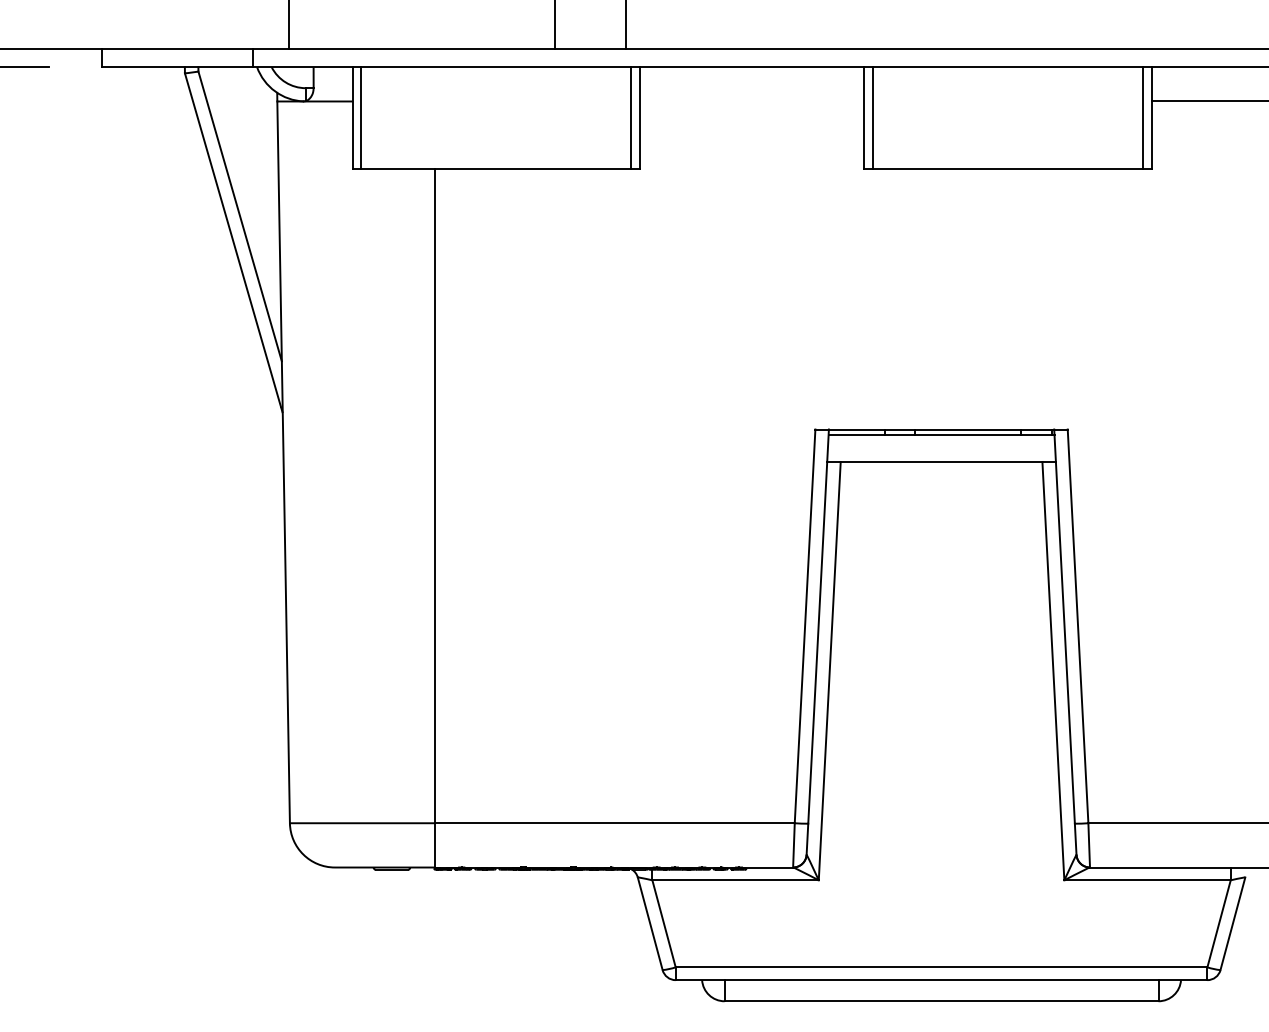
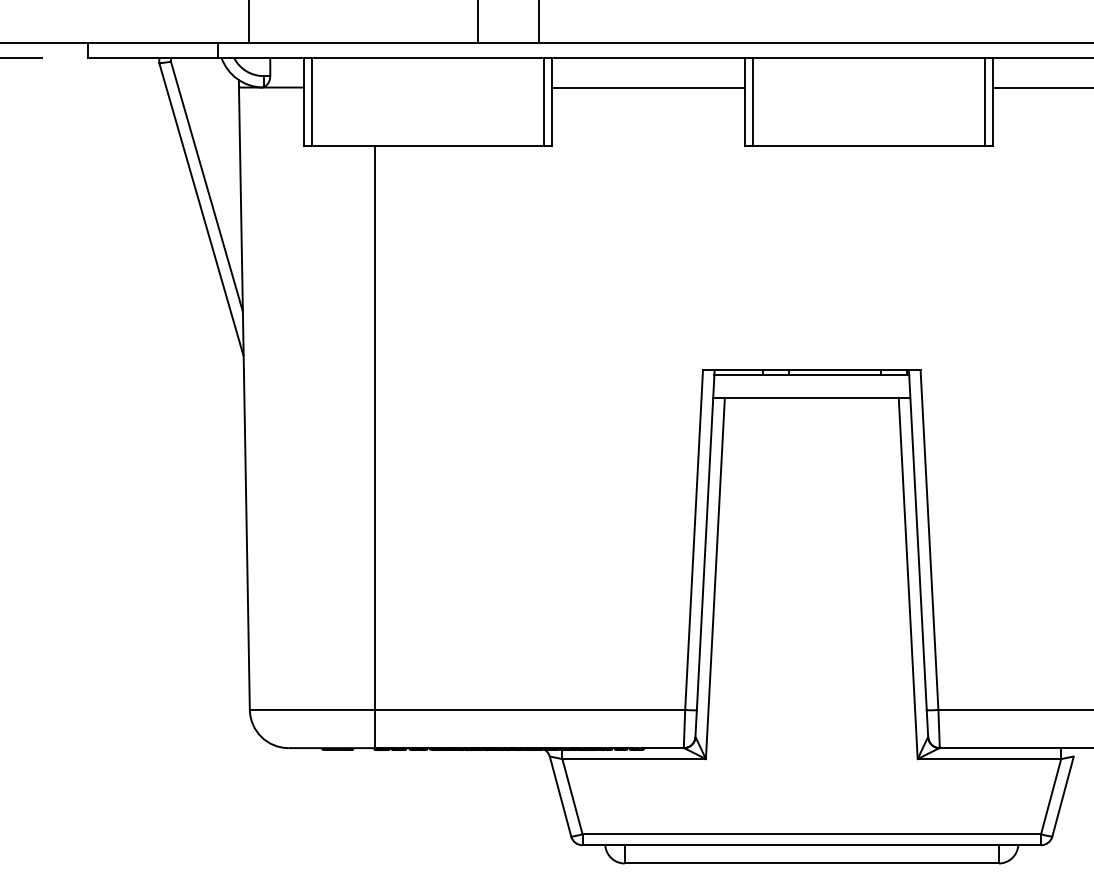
line: (752, 101) -> (648, 87), added

